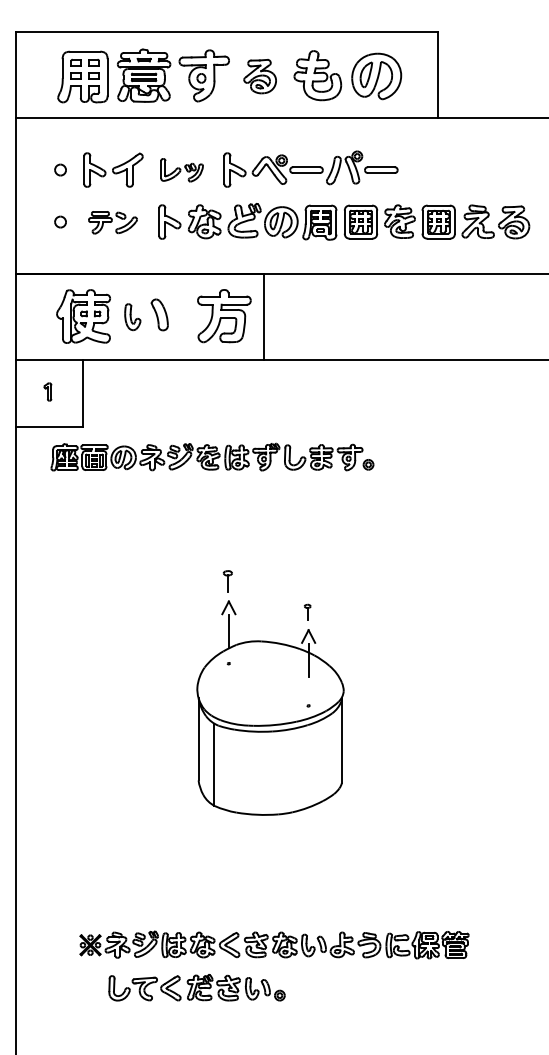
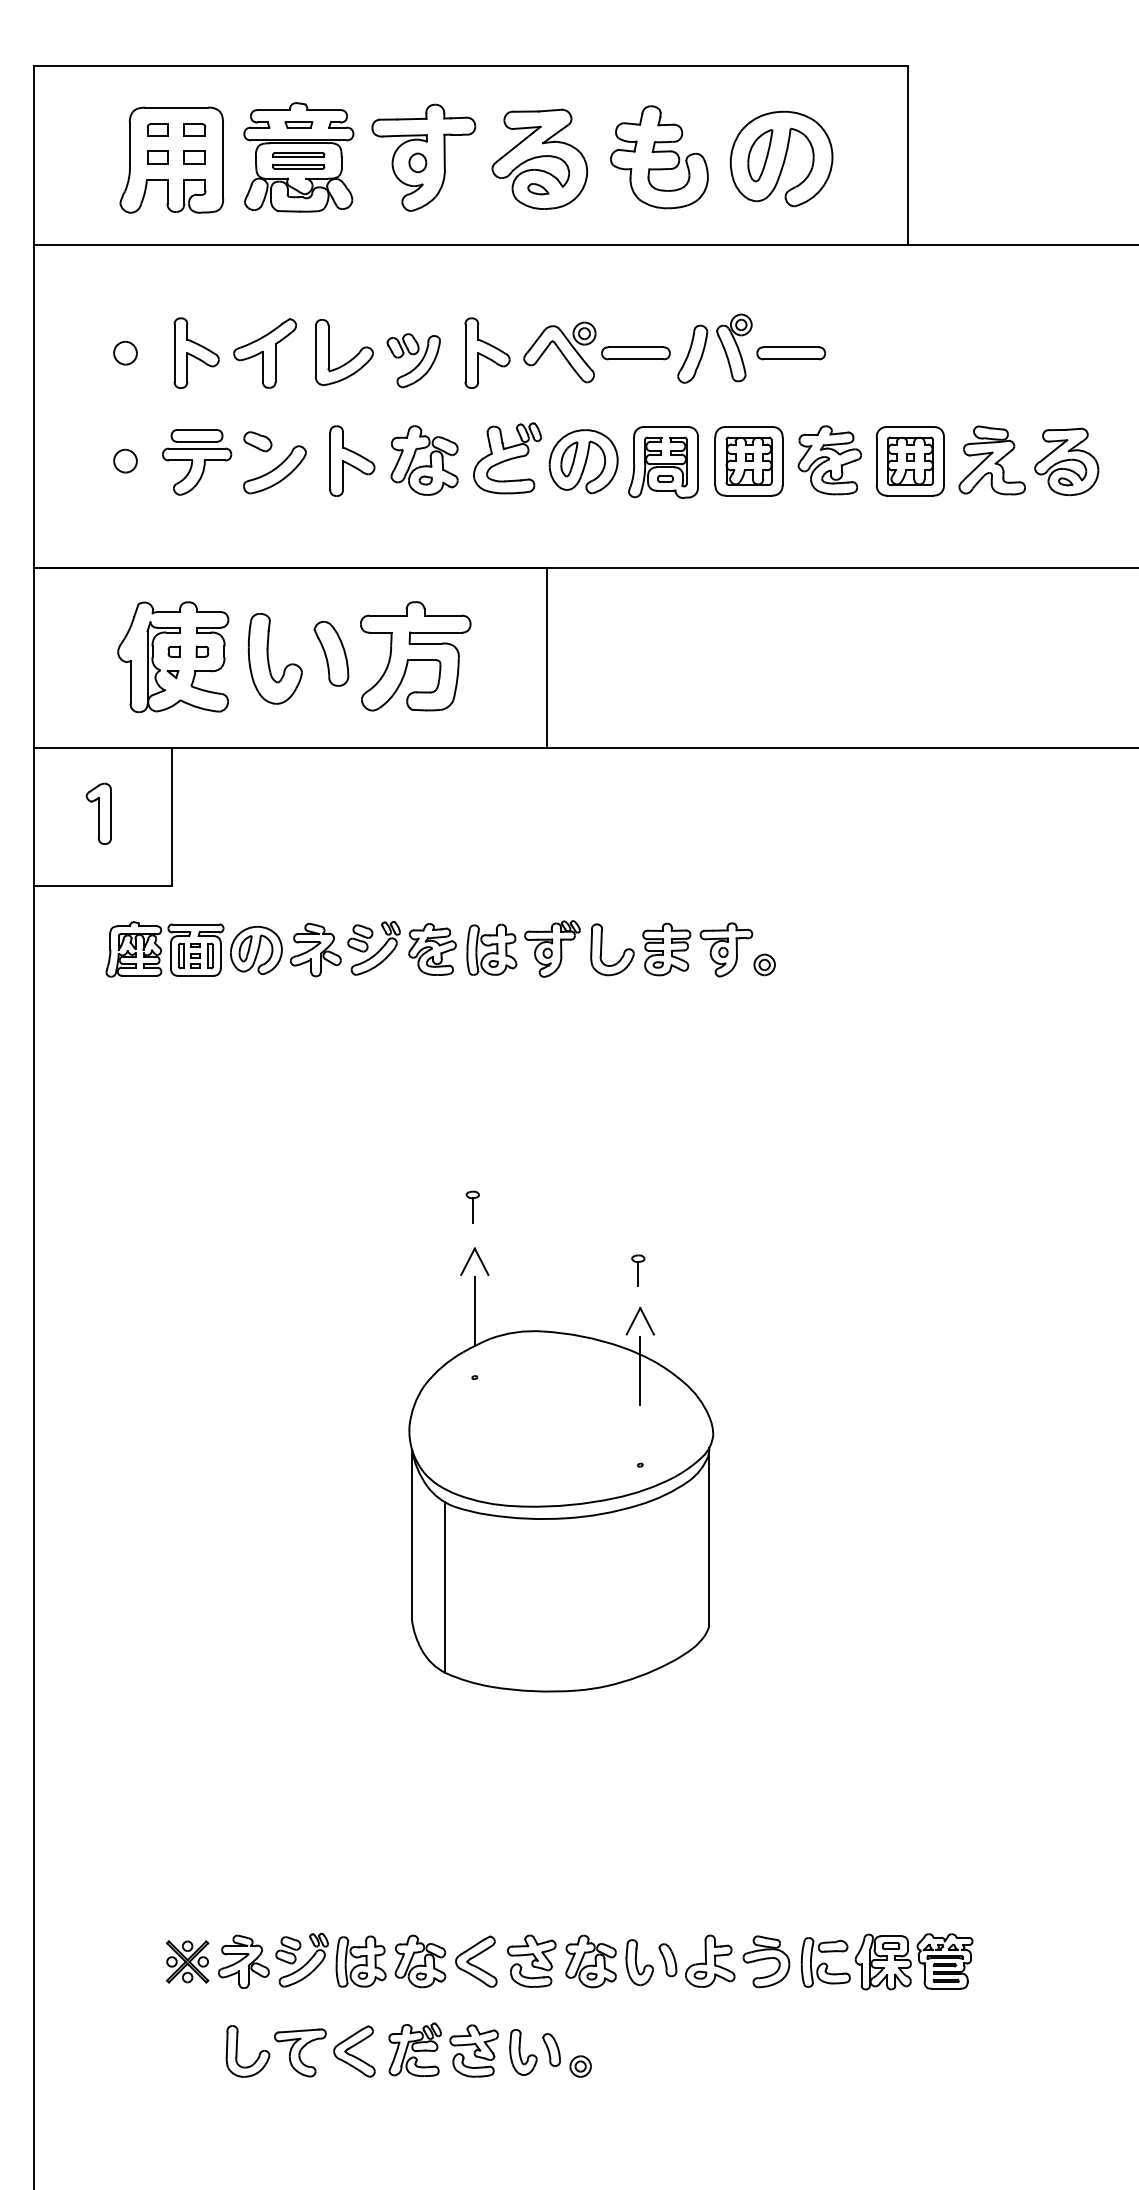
part: (259, 76) -> (538, 158), size x1.43
part: (181, 170) -> (376, 354), size x1.43
part: (112, 222) -> (233, 462), size x1.43
part: (132, 316) -> (274, 657), size x1.67
part: (224, 316) -> (415, 657), moved
part: (47, 391) -> (98, 812), size x1.67
part: (227, 581) -> (471, 1207), size x0.71

